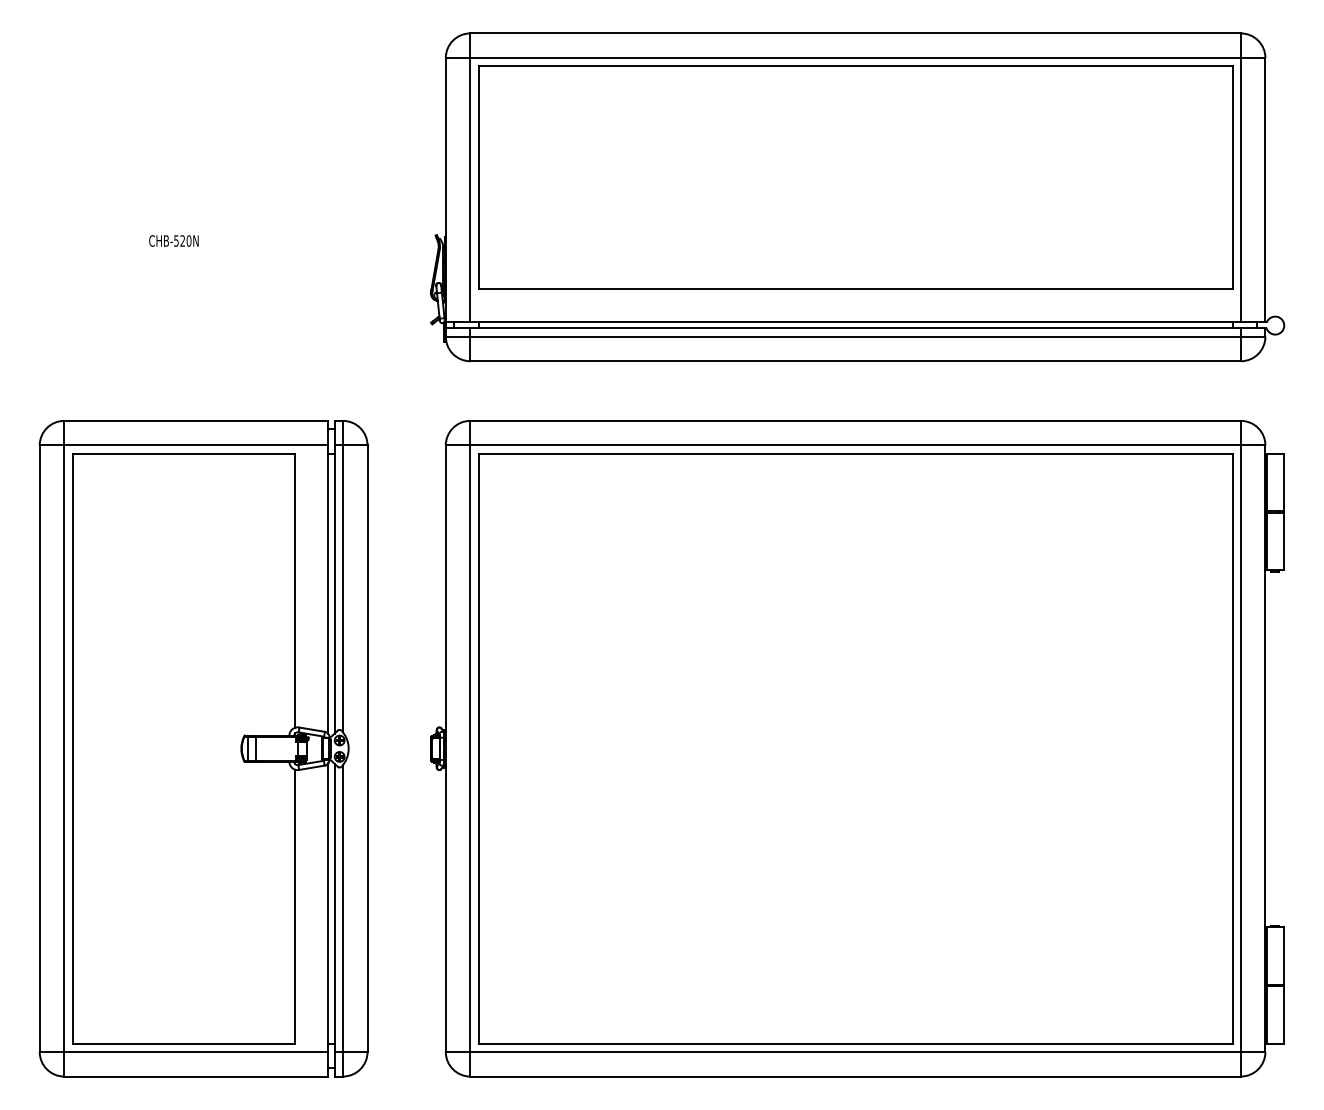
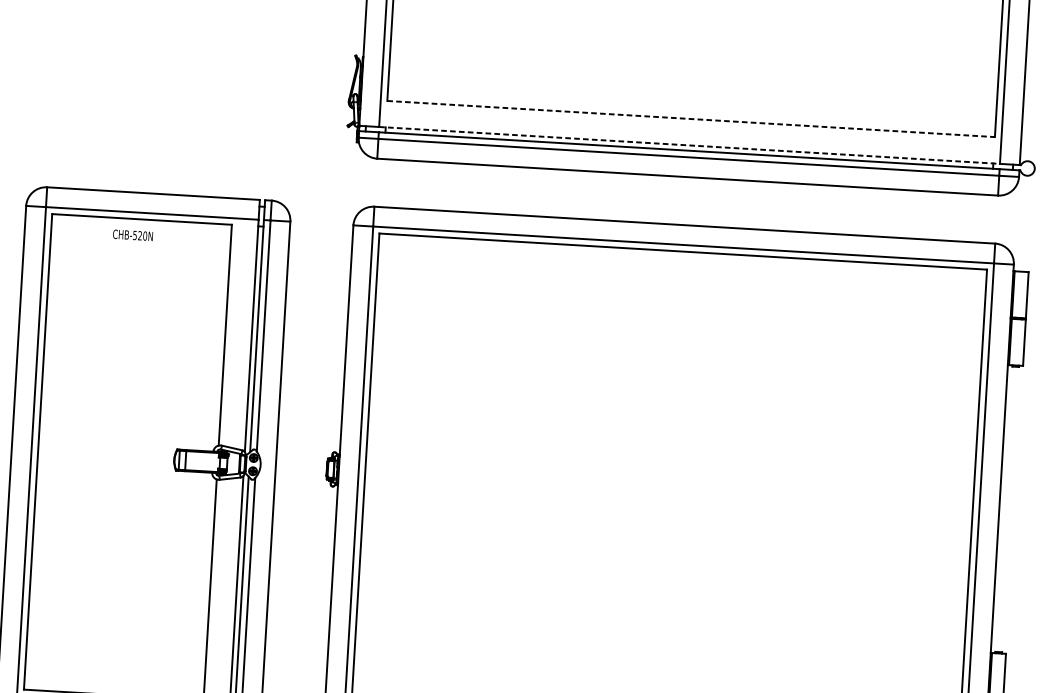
text: (173, 240) -> (132, 234), moved
line: (856, 289) -> (691, 119), solid -> dashed
line: (856, 321) -> (690, 145), solid -> dashed

